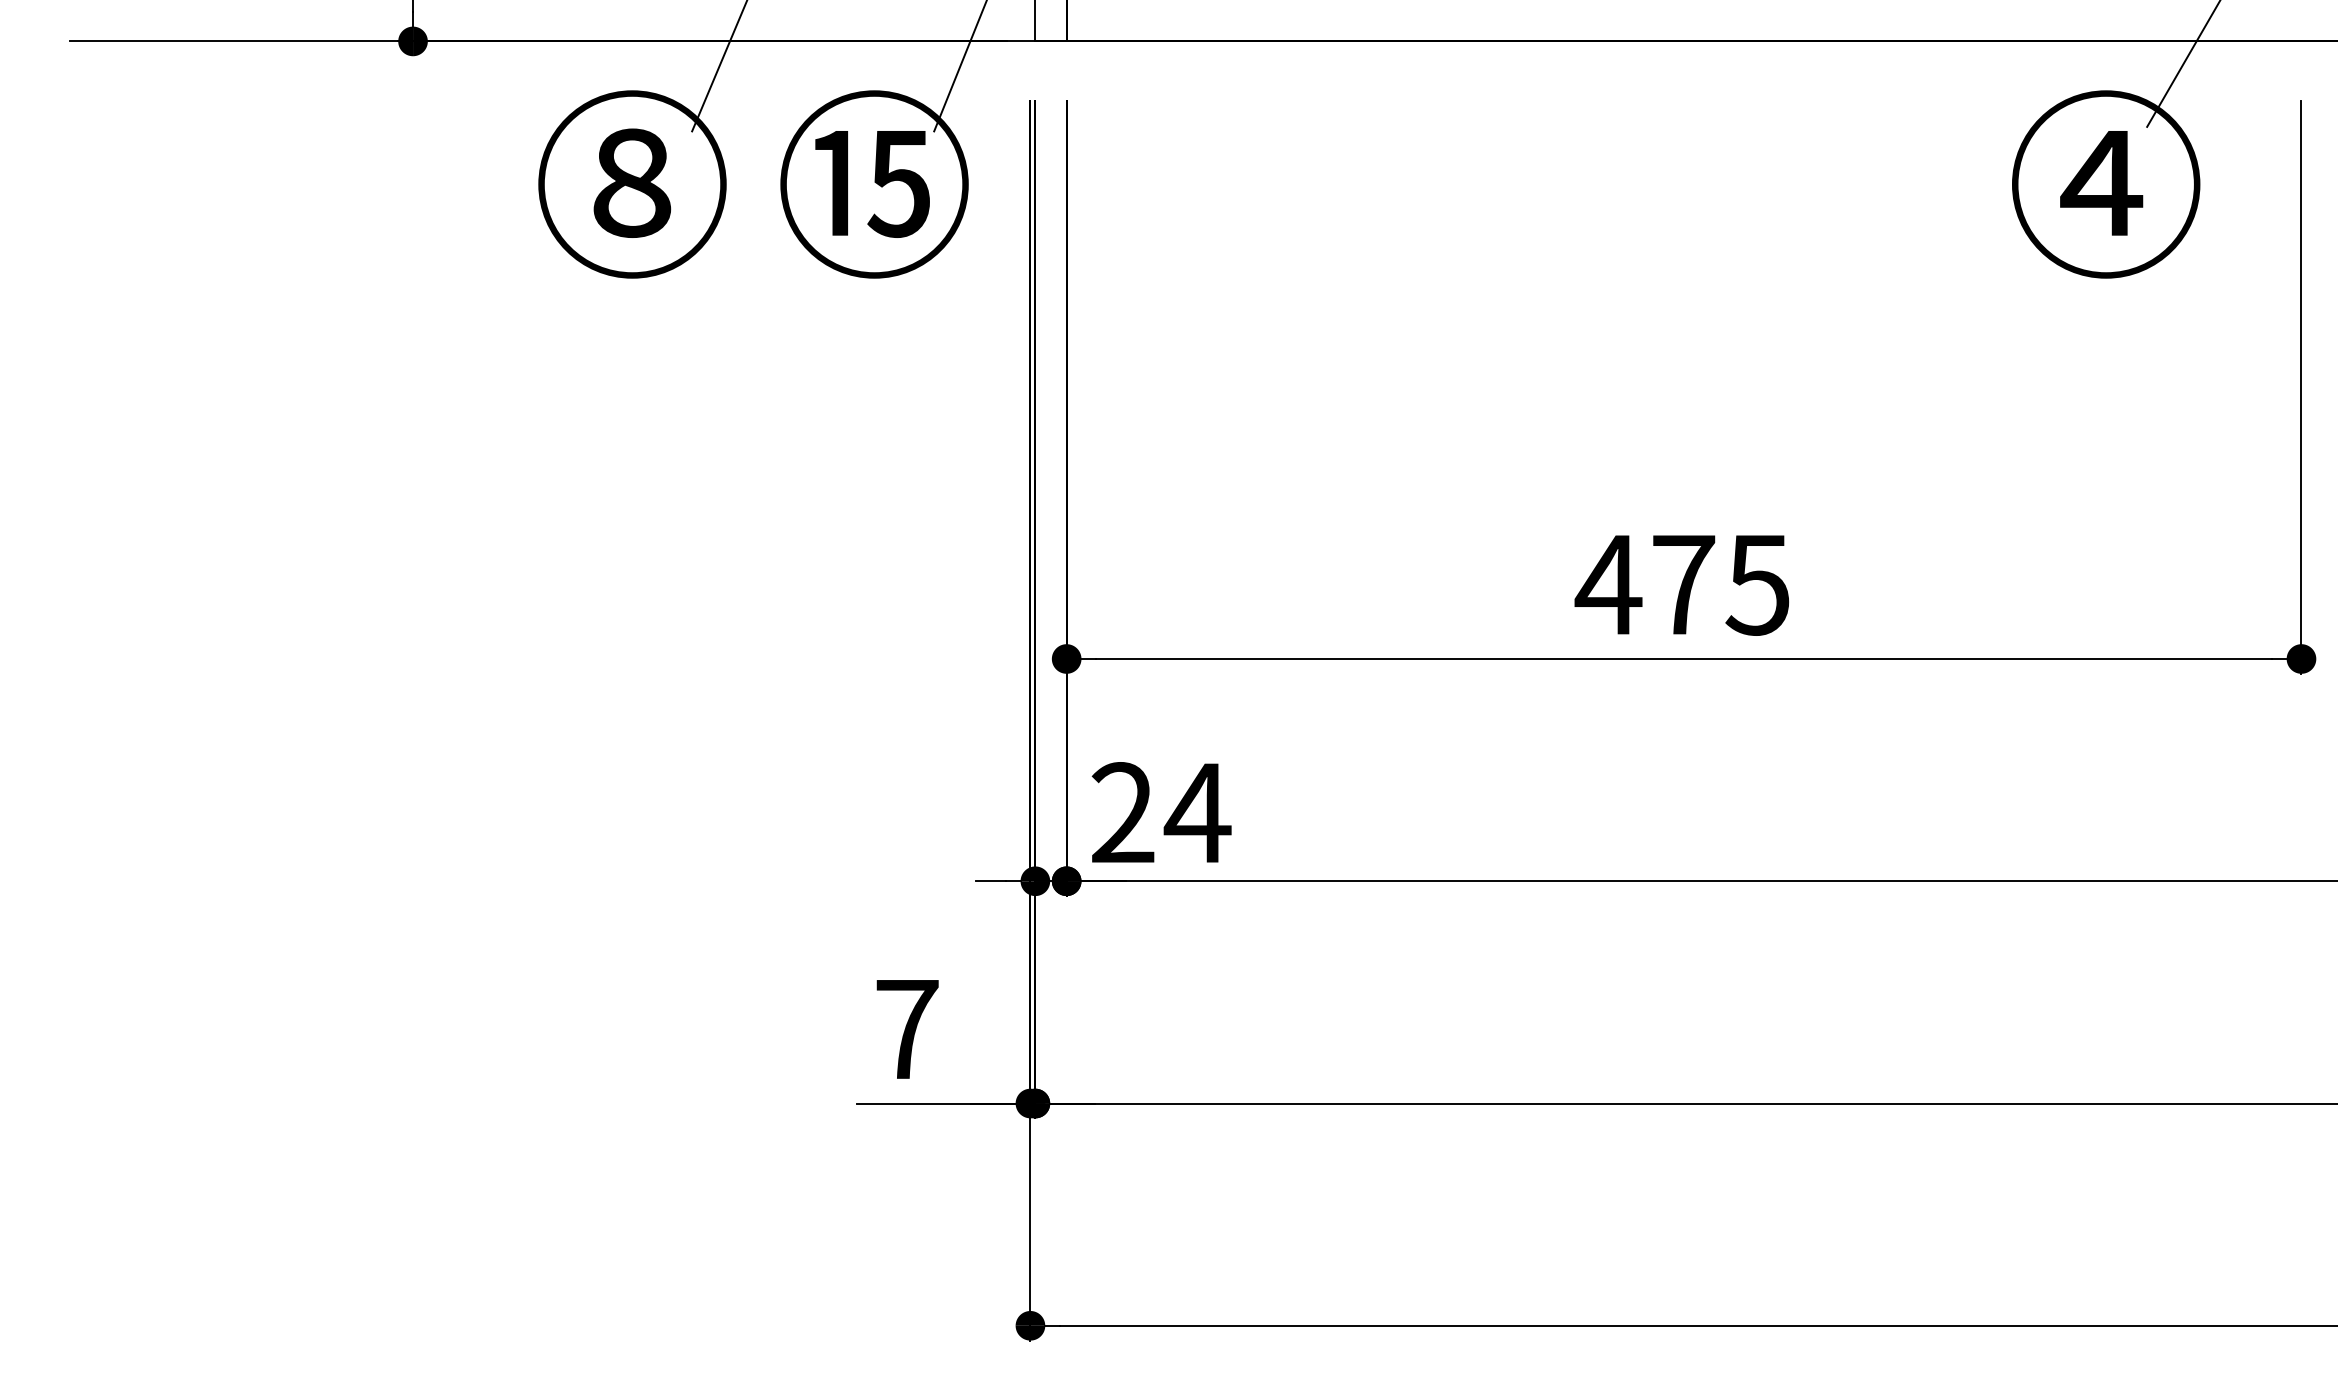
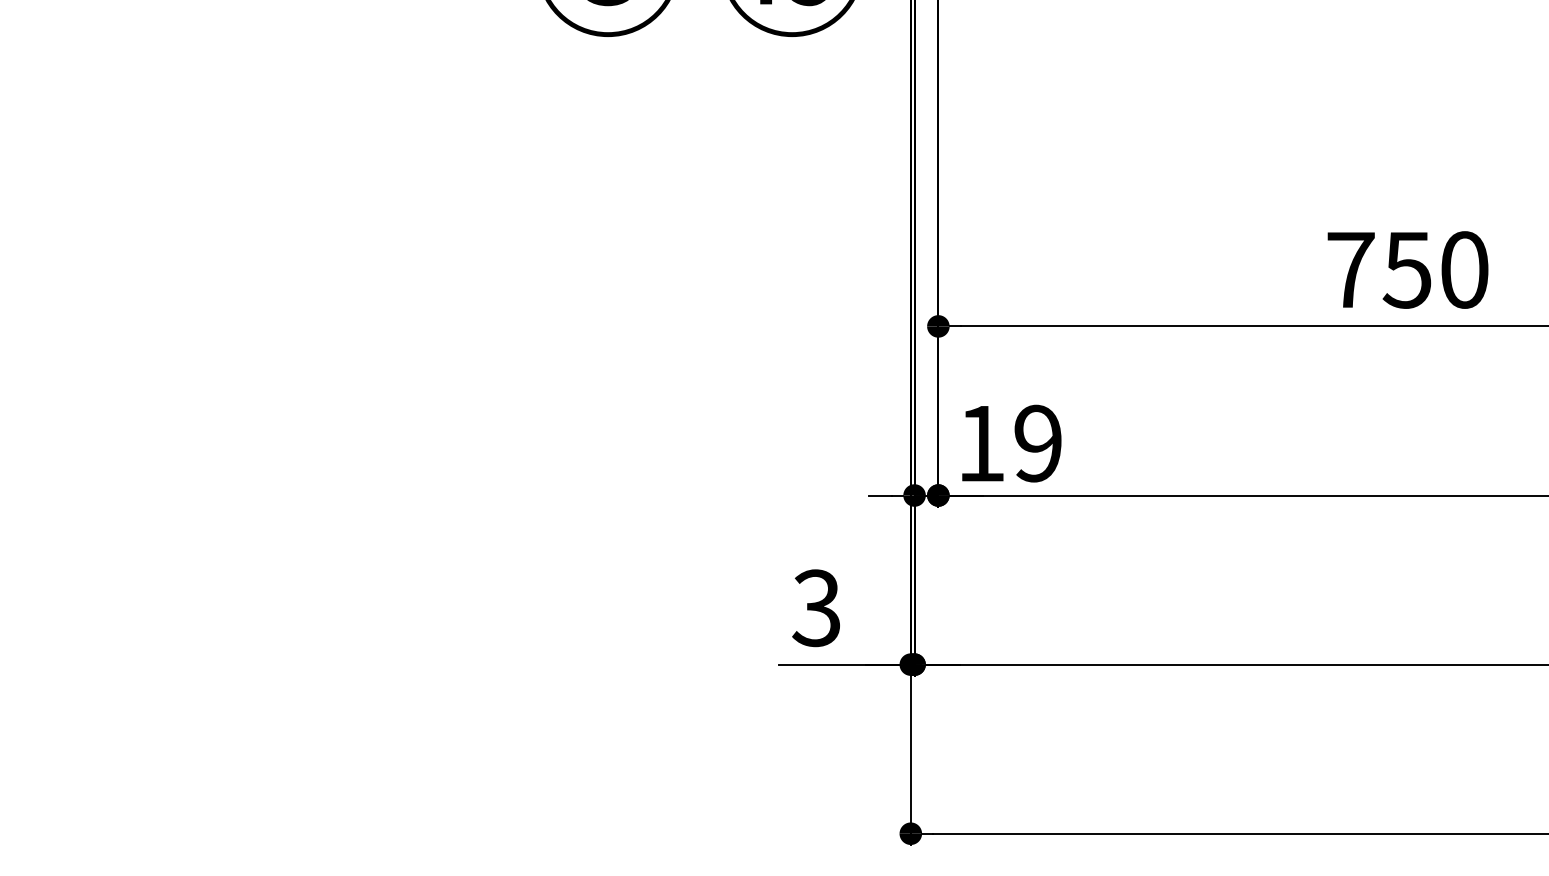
text: (1681, 584) -> (1406, 269), 475 -> 750
text: (1161, 813) -> (1010, 443), 24 -> 19
text: (906, 1029) -> (816, 608), 7 -> 3

